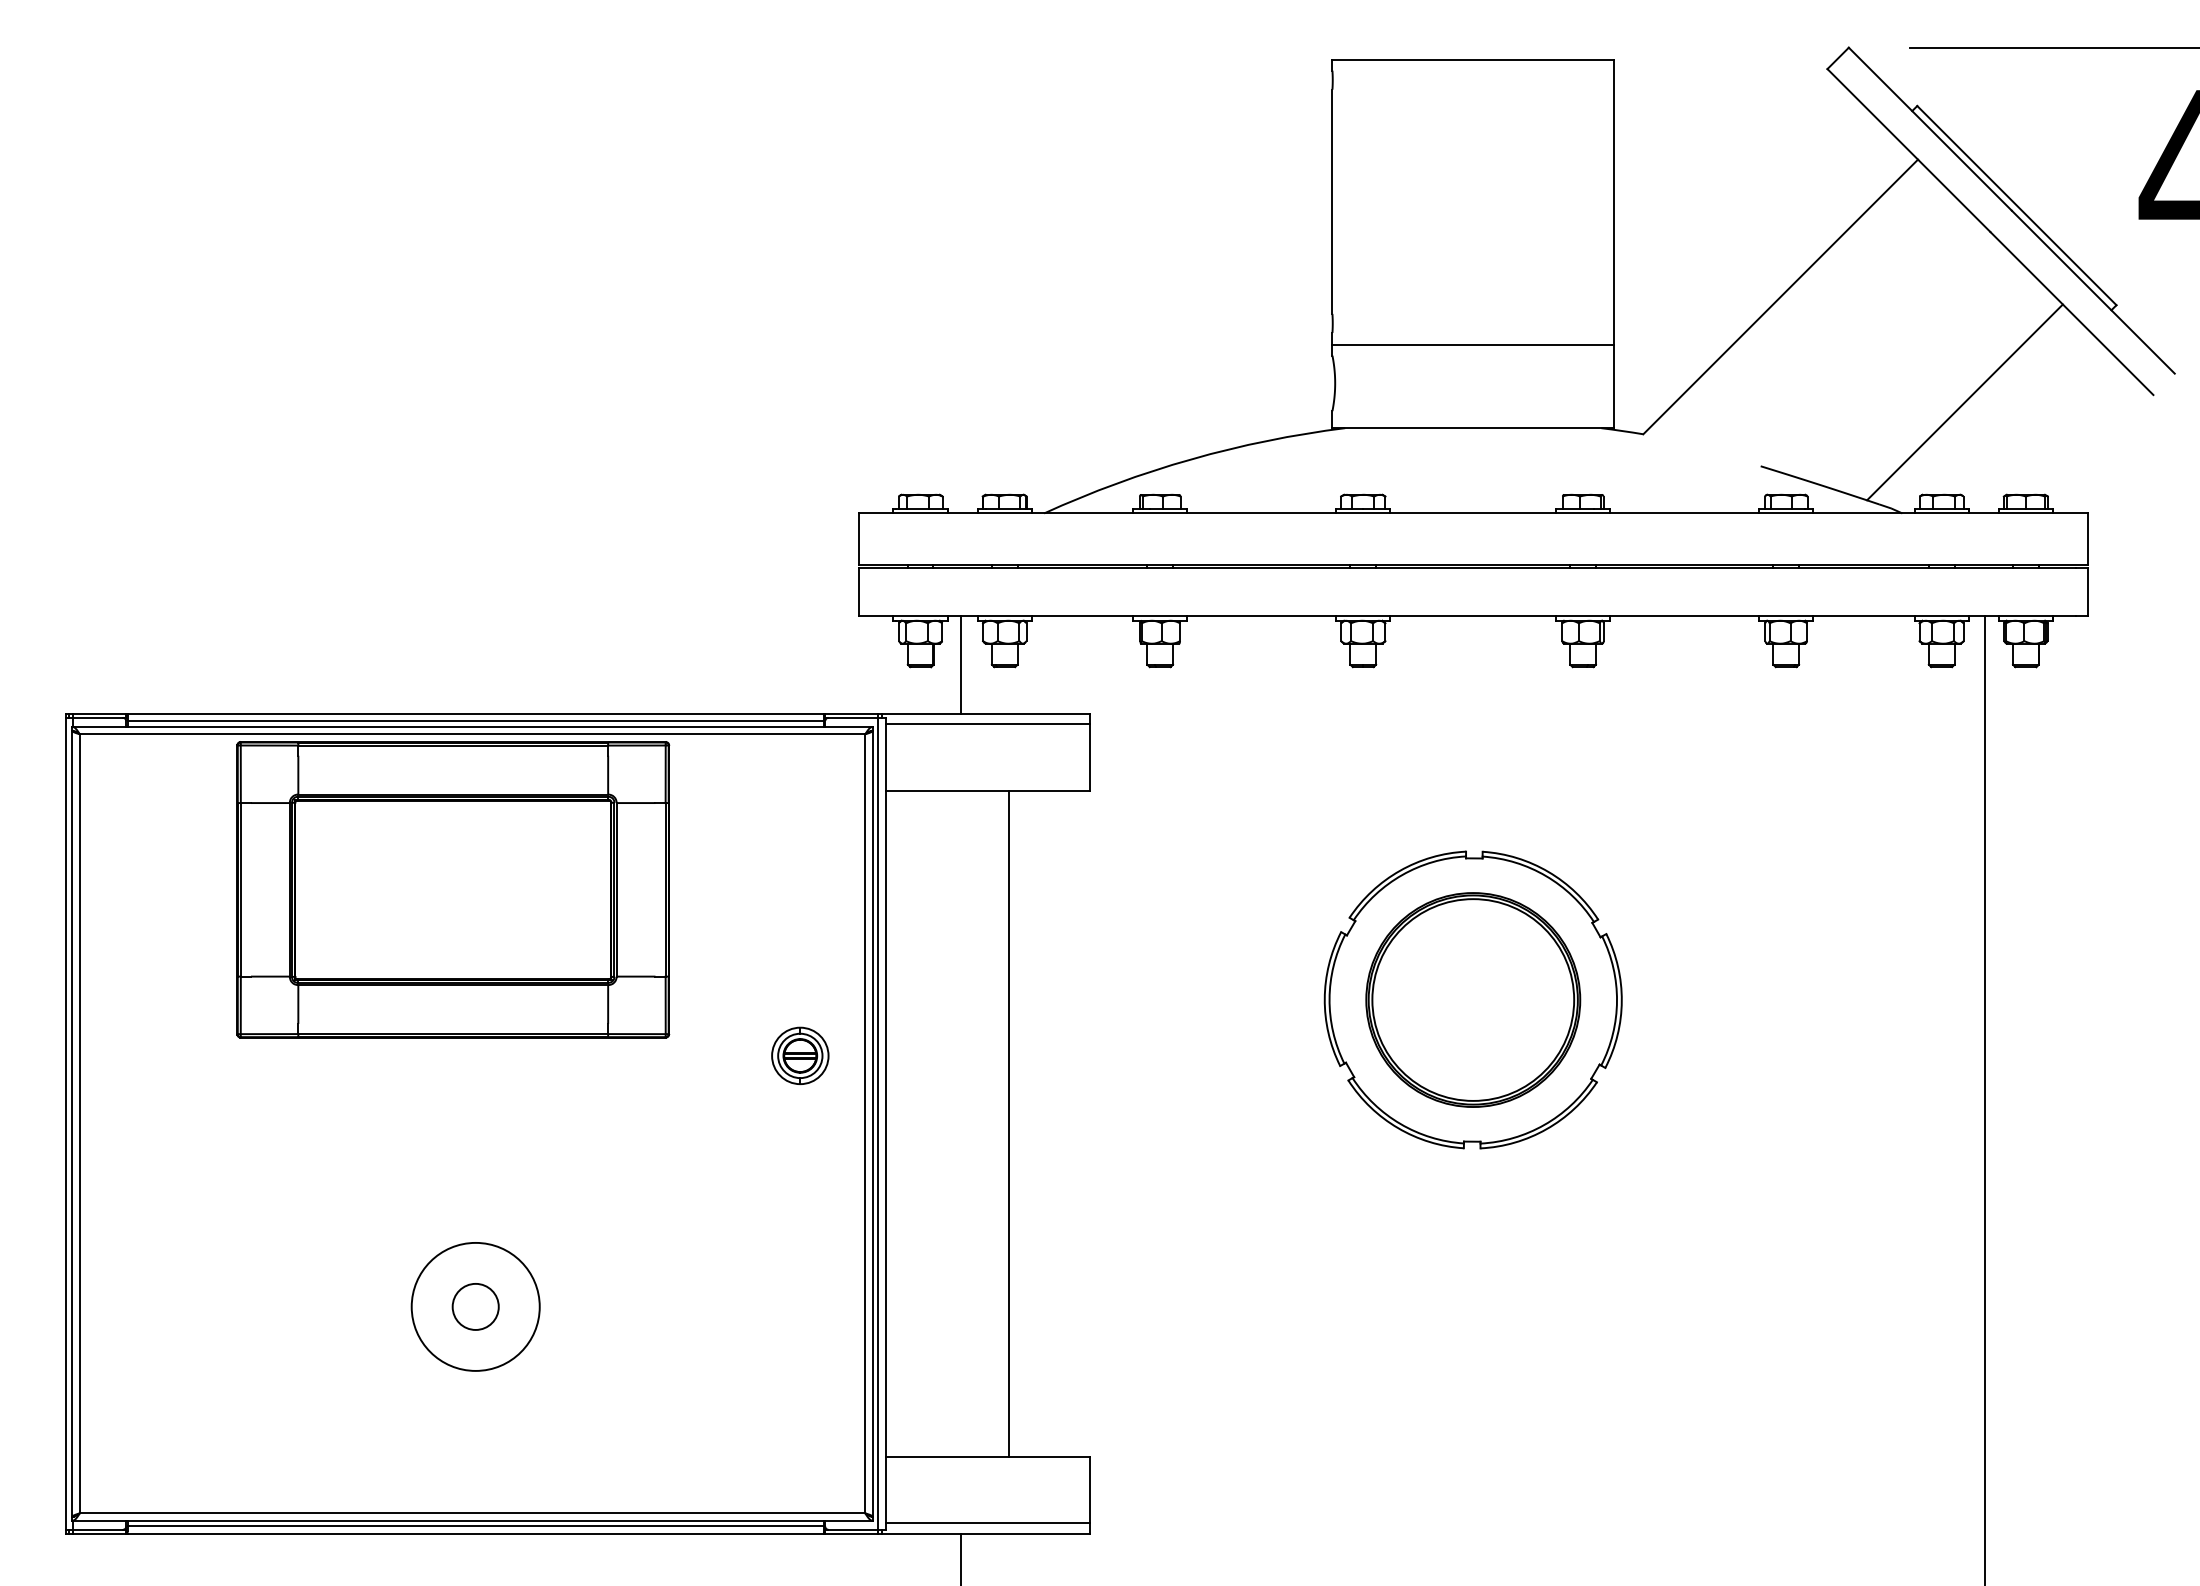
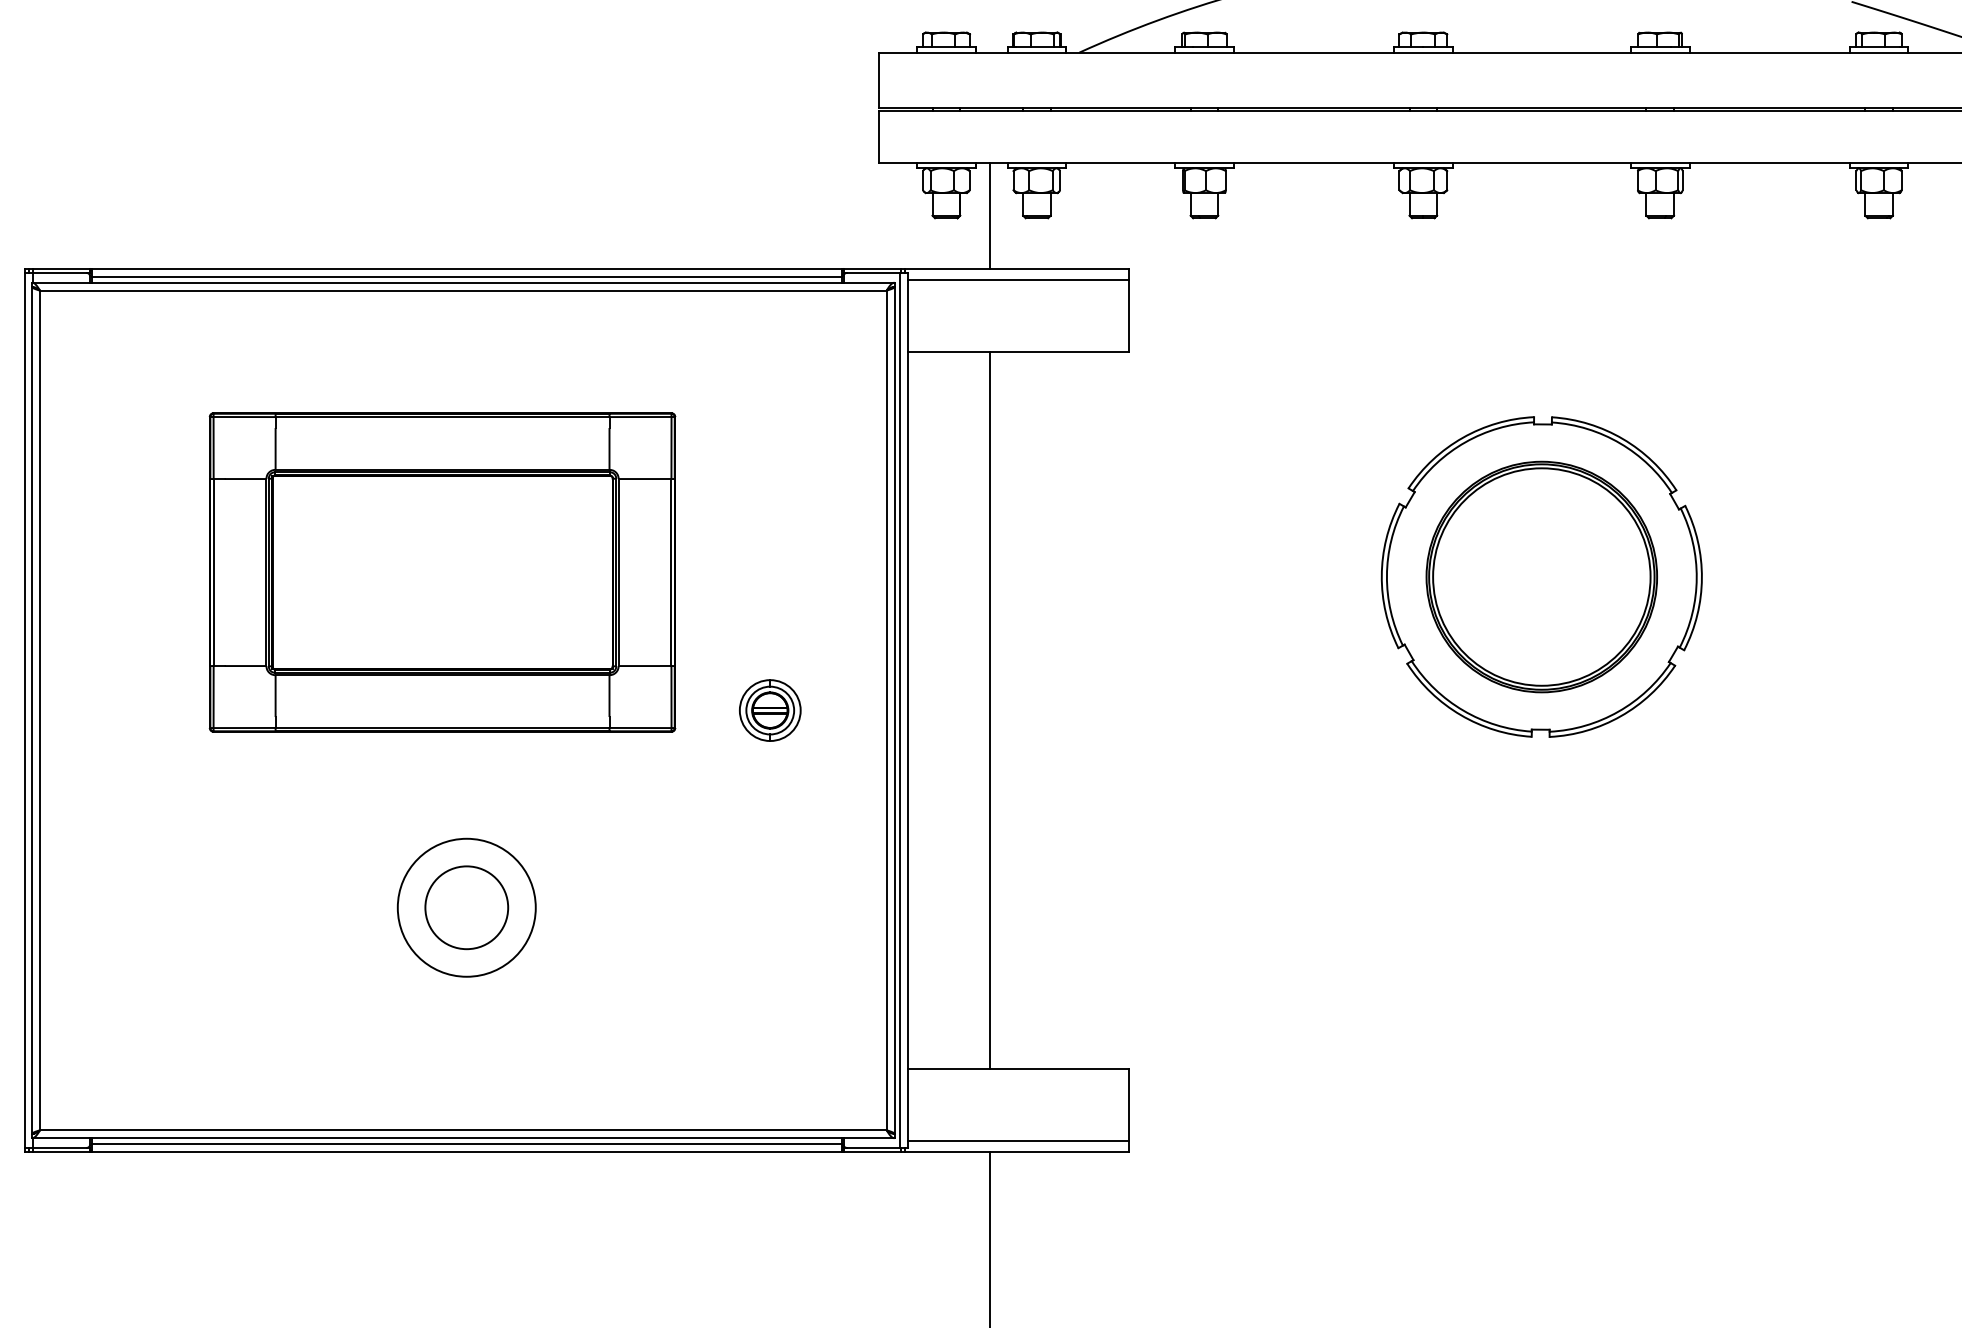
part: (453, 889) -> (442, 572), moved
part: (800, 1055) -> (770, 710), moved
line: (1009, 1123) -> (990, 710), moved
circle: (475, 1306) -> (466, 907), size x1.67

